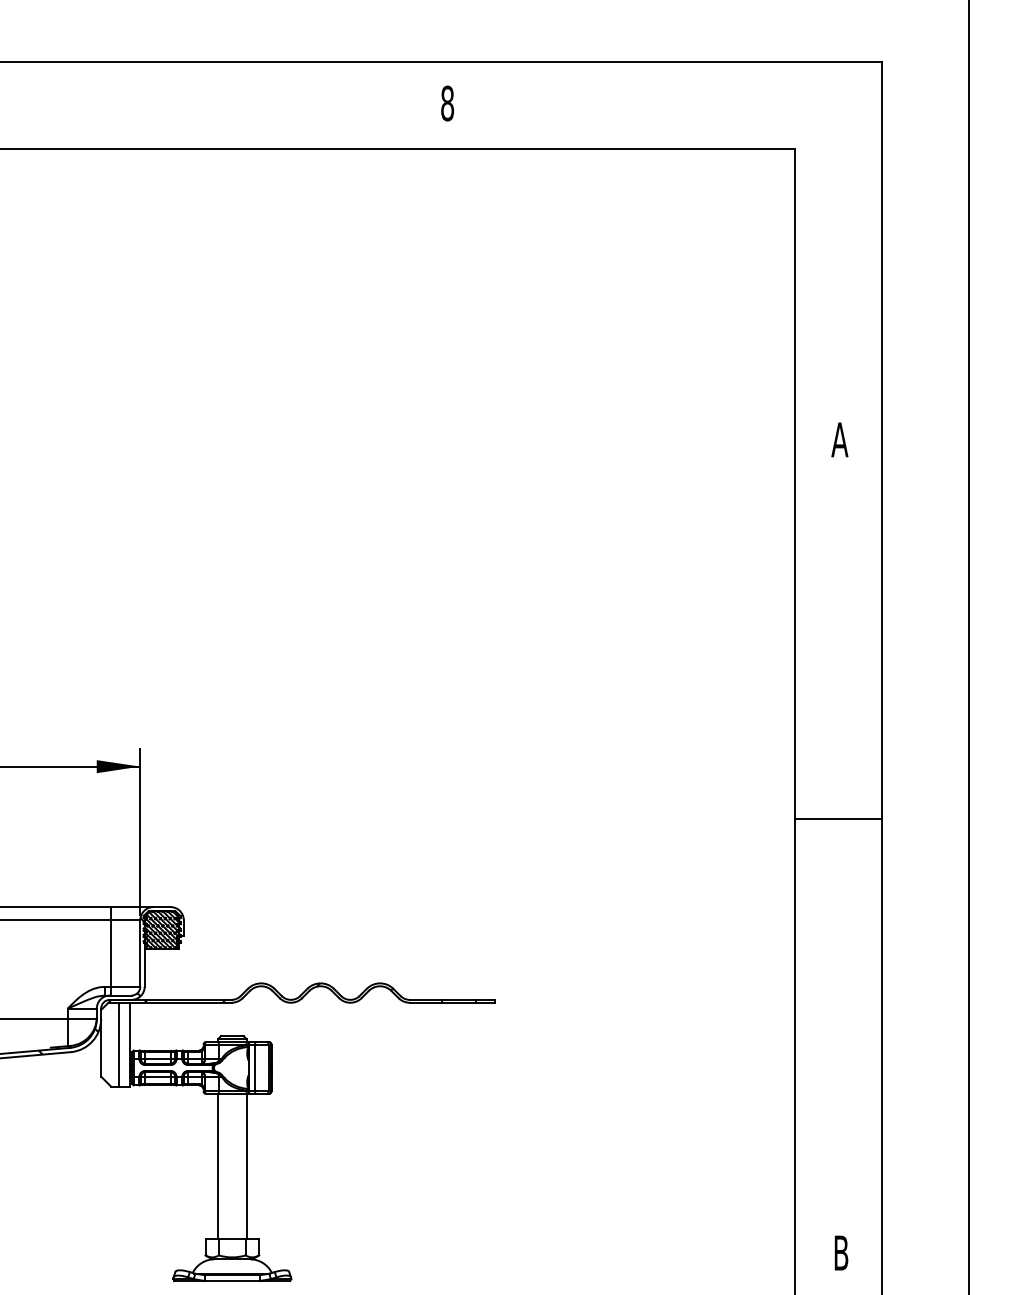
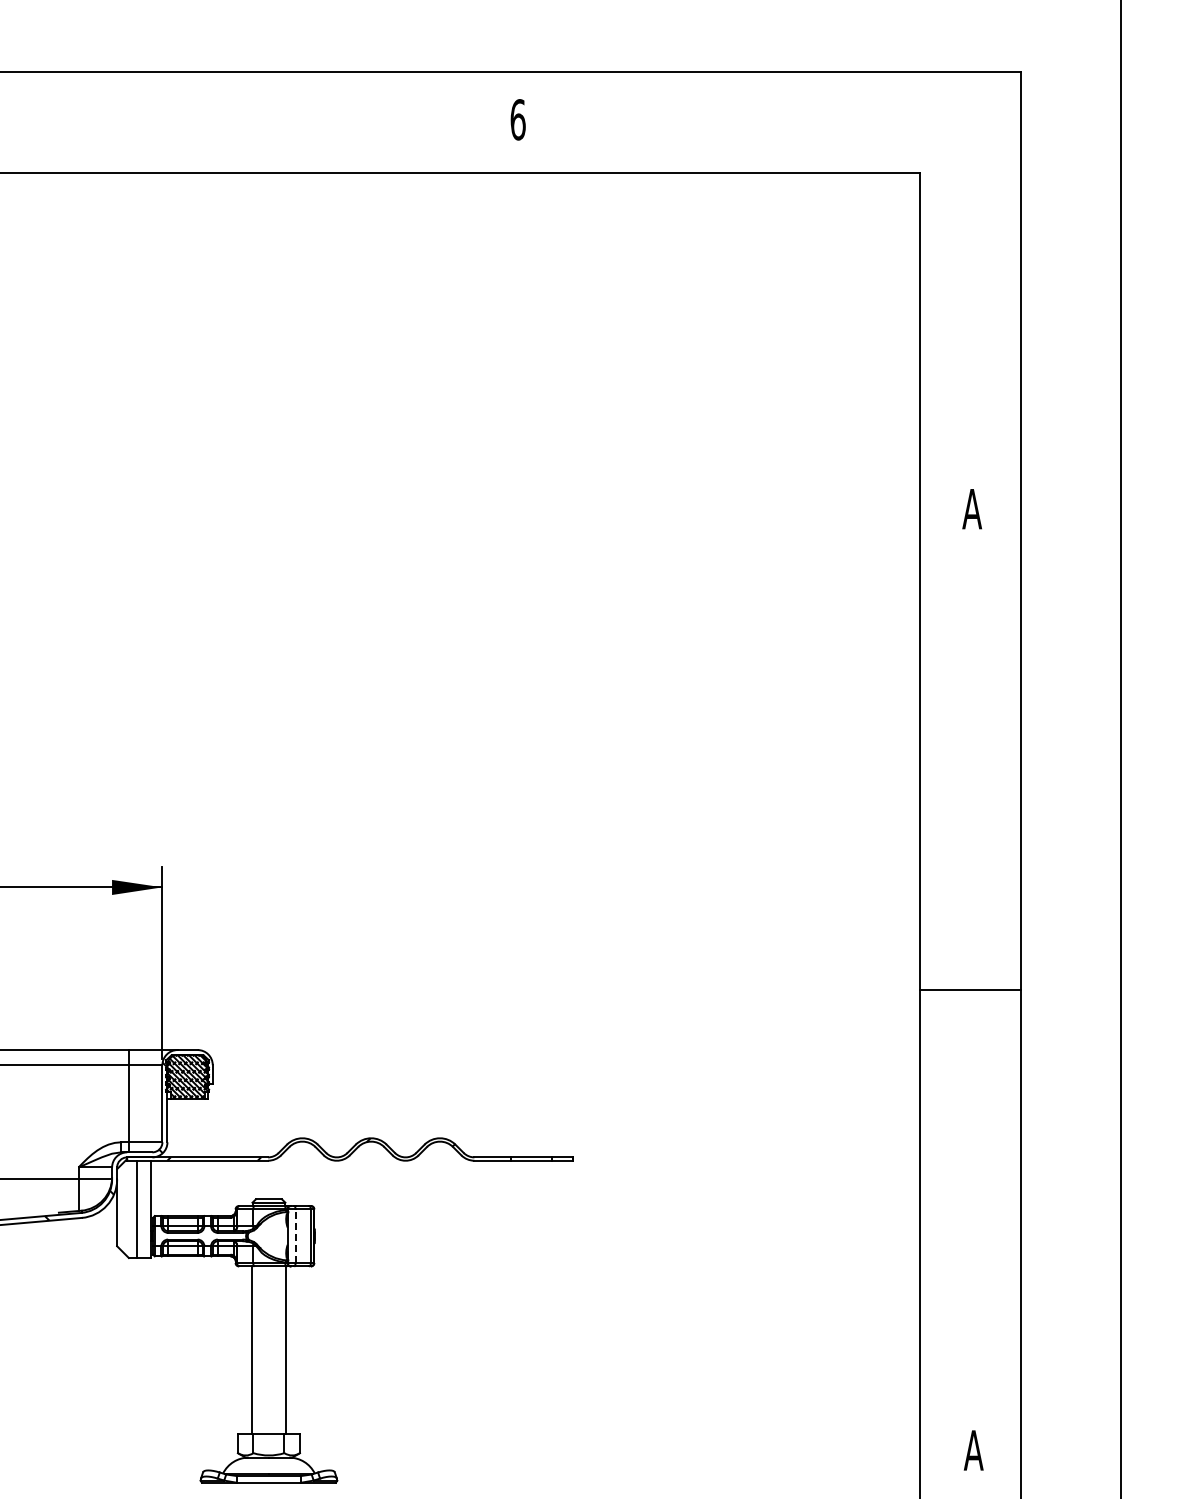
text: (447, 103) -> (517, 119), 8 -> 6
line: (837, 818) -> (969, 989), moved
line: (255, 1068) -> (295, 1236), solid -> dashed
text: (840, 1253) -> (973, 1450), B -> A

